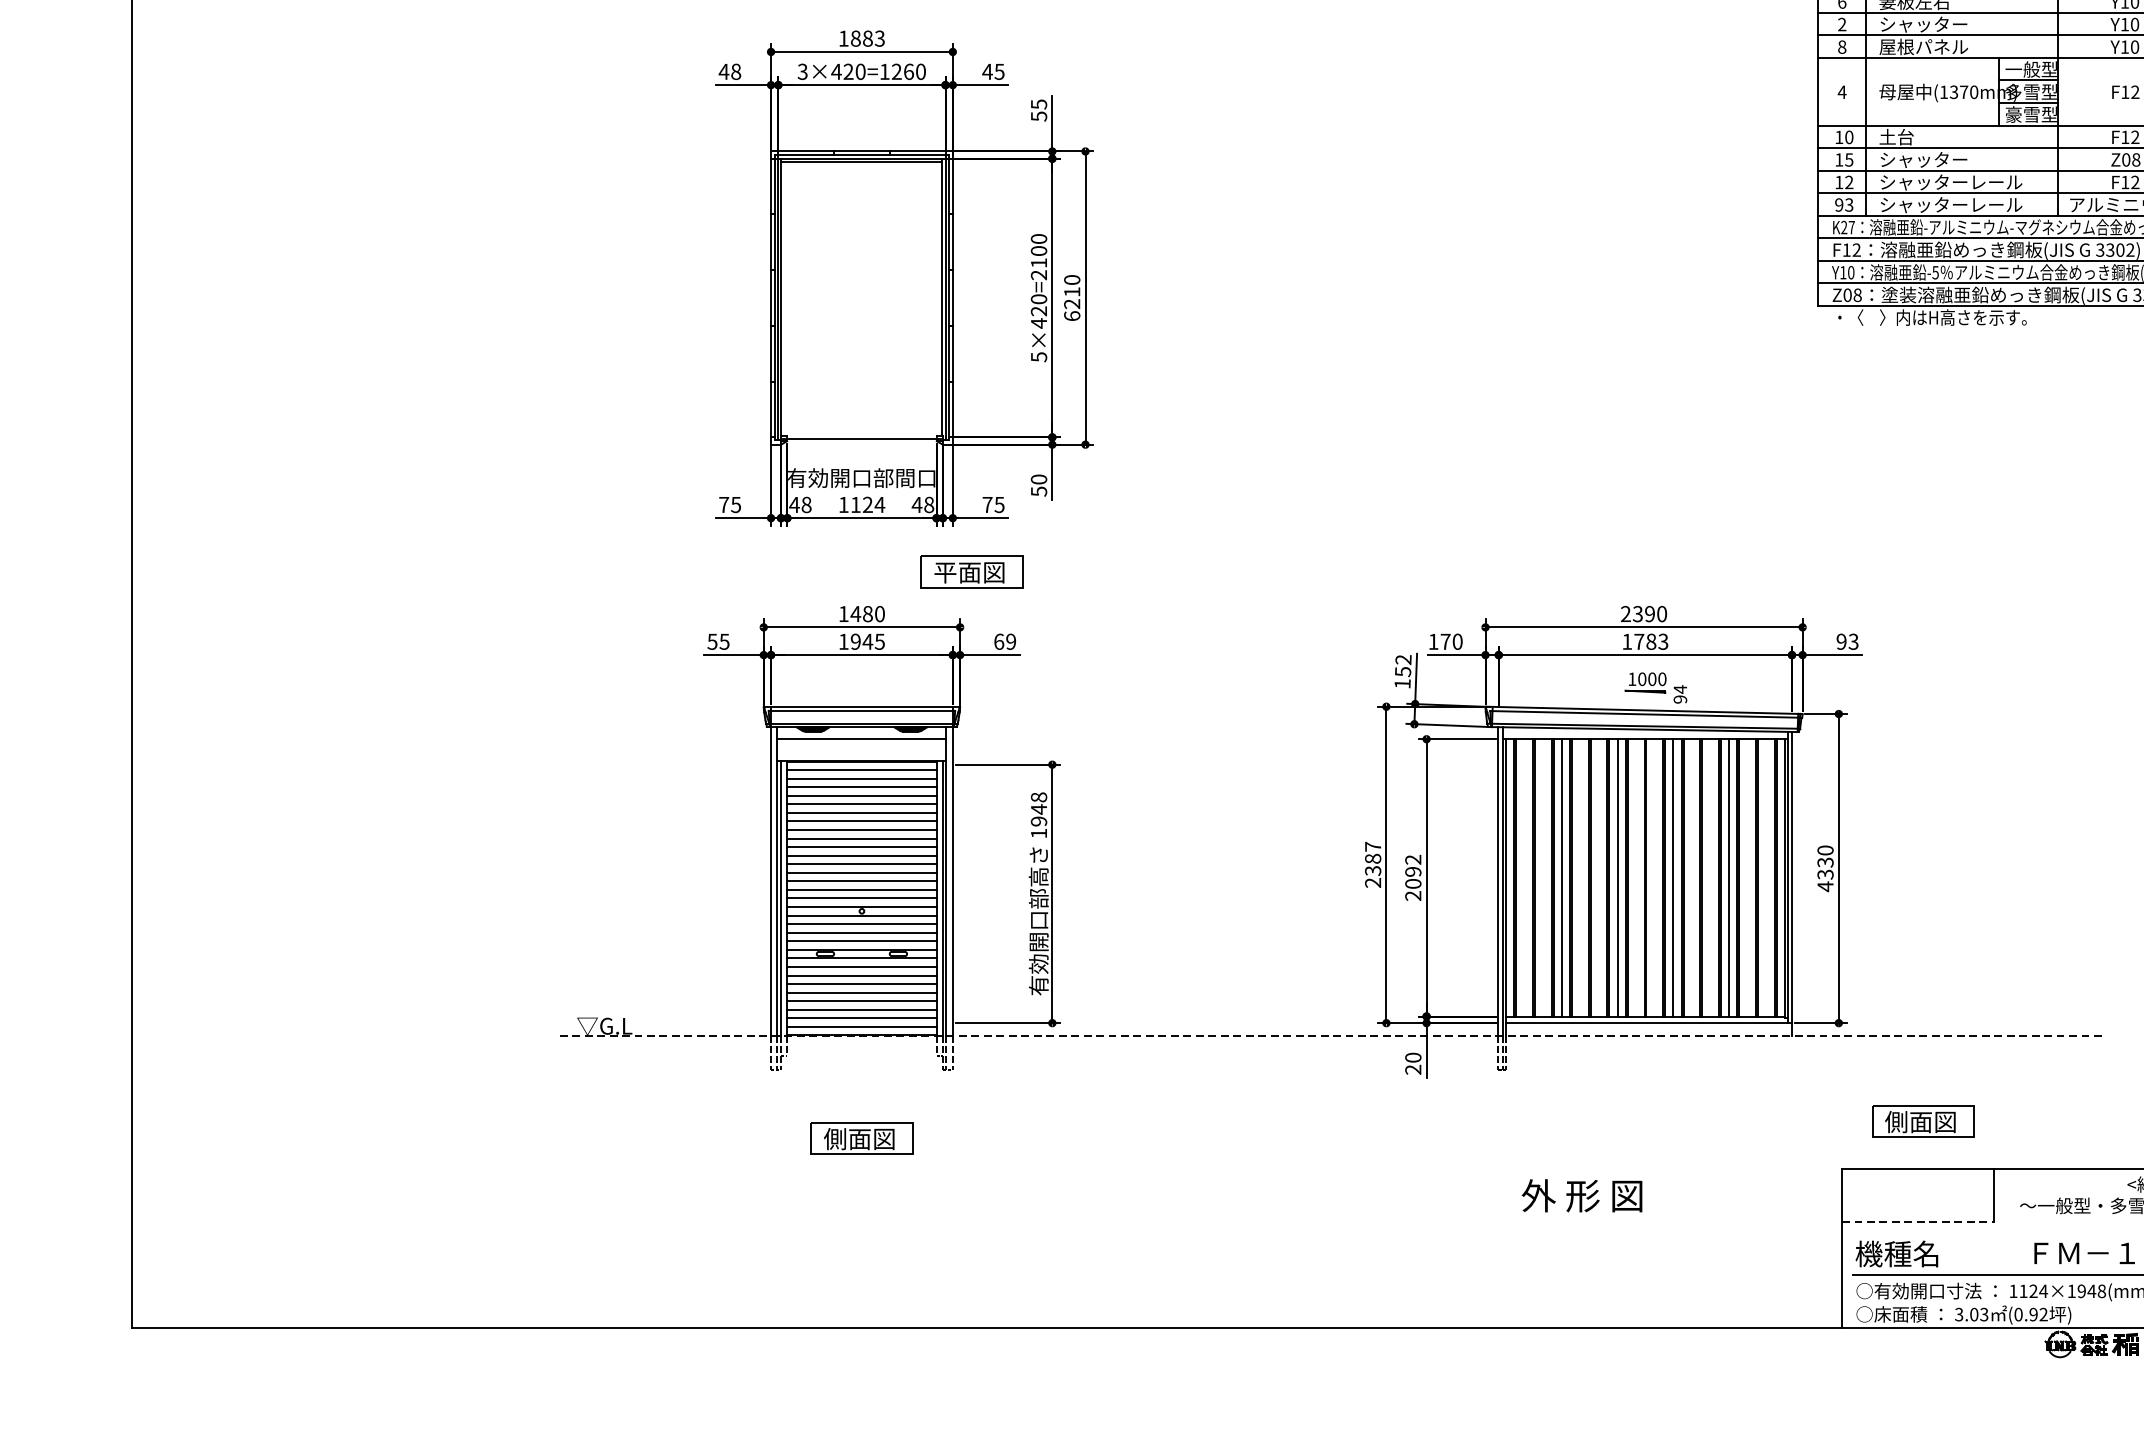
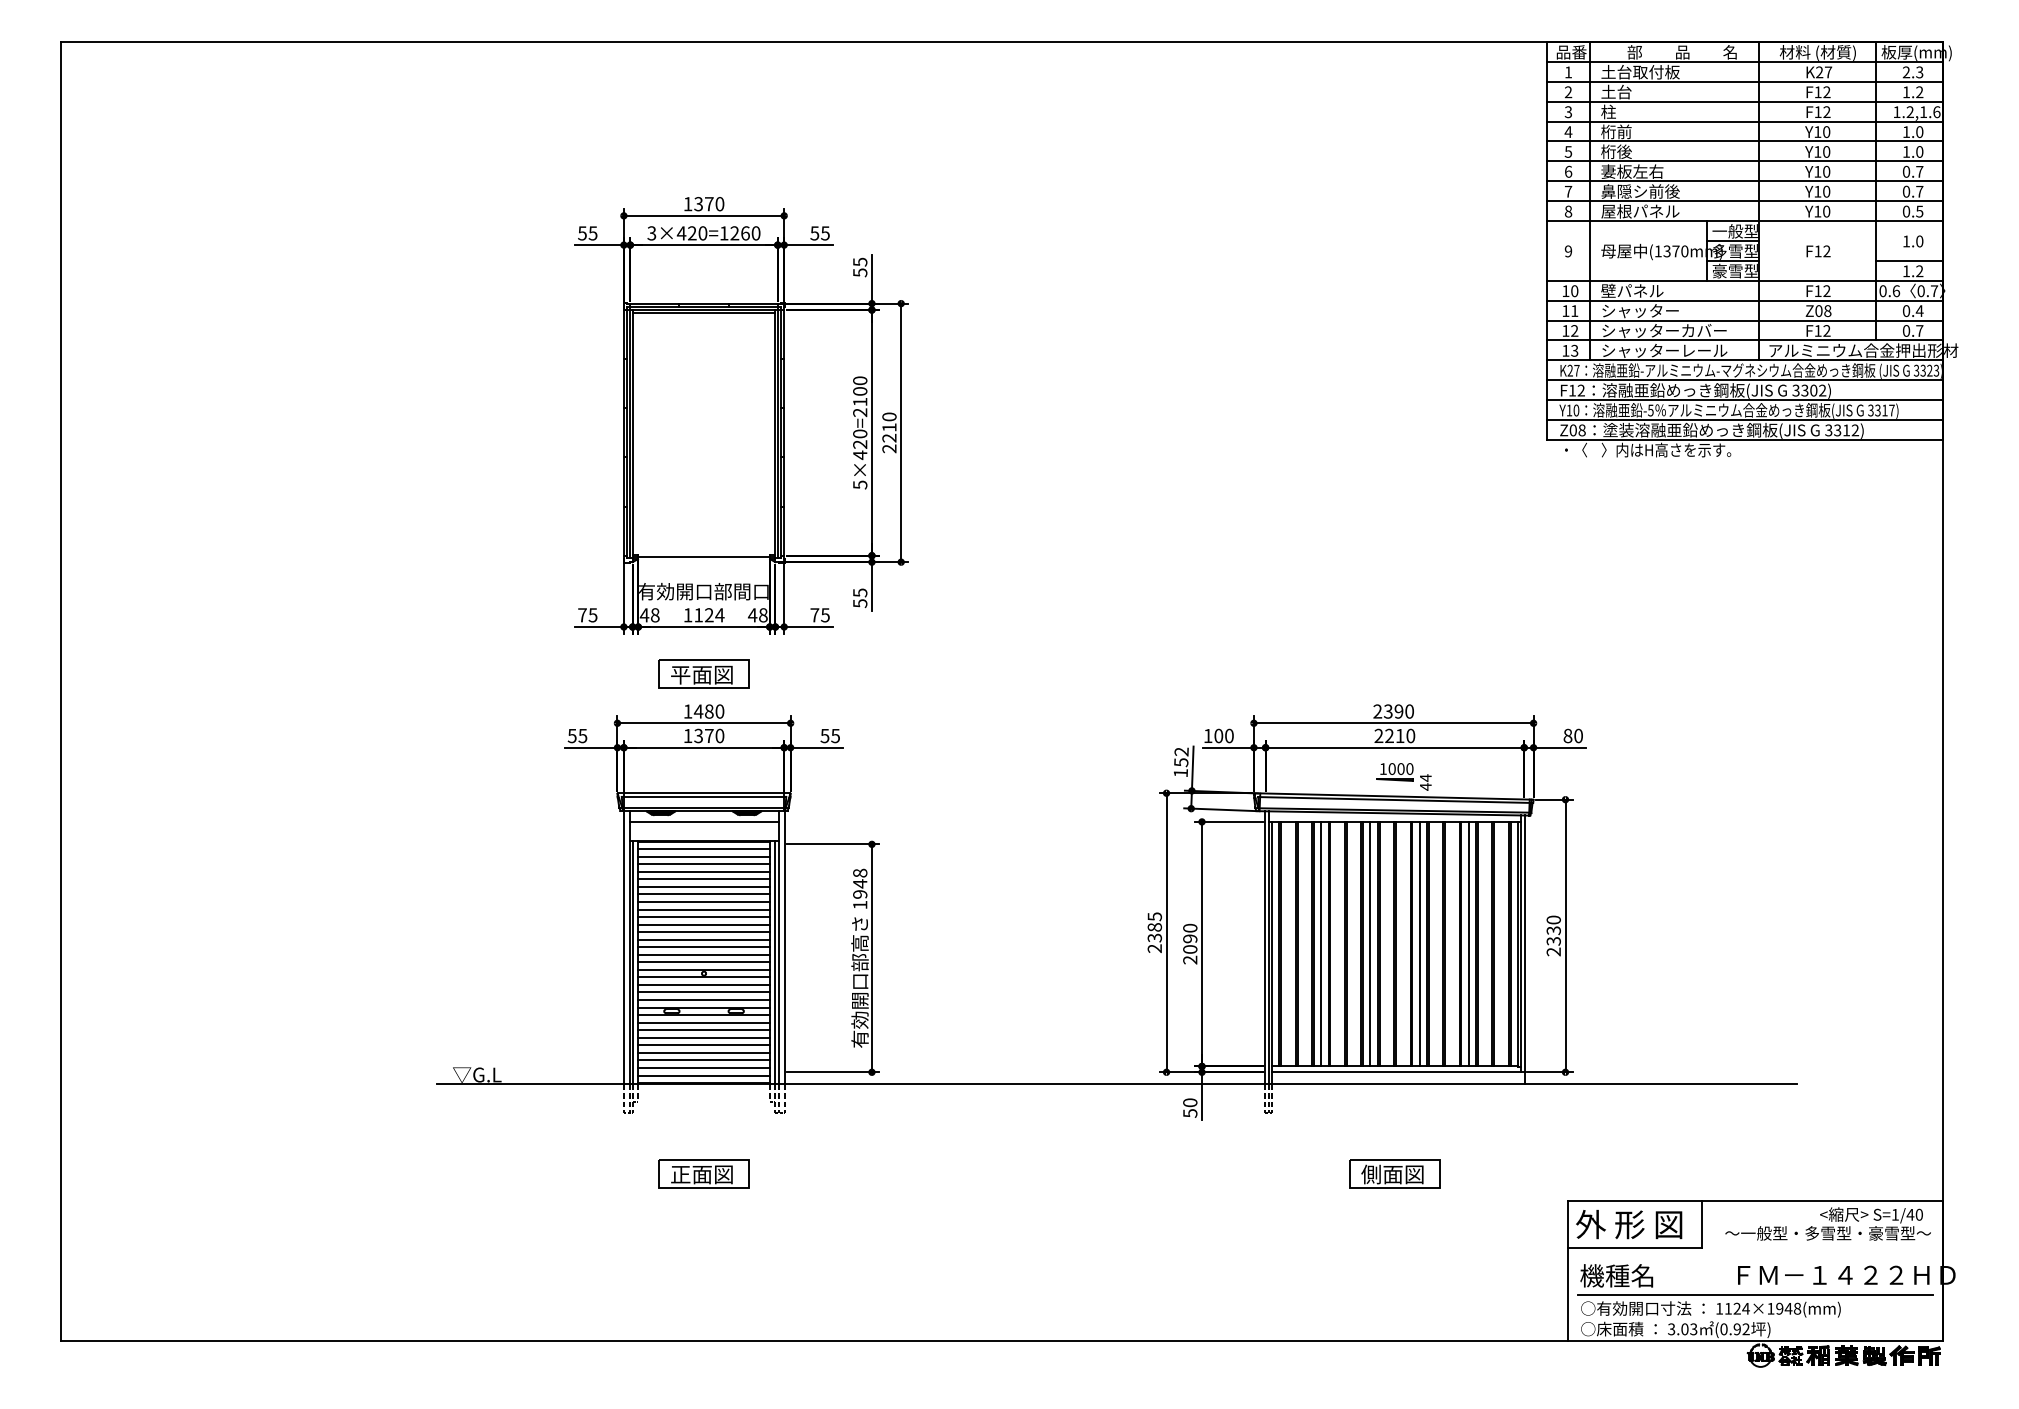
text: (1842, 24) -> (1568, 191), 2 -> 7
text: (1923, 24) -> (1640, 191), シャッター -> 鼻隠シ前後
text: (868, 39) -> (709, 204), 1883 -> 1370
text: (729, 71) -> (587, 233), 48 -> 55
text: (987, 71) -> (814, 233), 45 -> 55
text: (1842, 92) -> (1568, 251), 4 -> 9
text: (1914, 136) -> (1632, 290), 土台 -> 壁パネル
text: (1849, 160) -> (1574, 311), 15 -> 11
text: (1996, 181) -> (1704, 330), シャッターレール -> シャッターカバー
text: (1838, 204) -> (1565, 350), 93 -> 13
text: (1072, 315) -> (889, 448), 6210 -> 2210
text: (1039, 479) -> (860, 592), 50 -> 55
part: (971, 570) -> (703, 673), moved
text: (868, 641) -> (709, 735), 1945 -> 1370
text: (1004, 641) -> (829, 735), 69 -> 55
text: (1445, 641) -> (1218, 735), 170 -> 100
text: (1644, 641) -> (1394, 735), 1783 -> 2210
text: (1846, 642) -> (1572, 736), 93 -> 80
text: (1680, 699) -> (1425, 786), 94 -> 44
text: (1372, 846) -> (1154, 916), 2387 -> 2385
text: (1413, 858) -> (1190, 927), 2092 -> 2090
text: (1825, 886) -> (1553, 951), 4330 -> 2330
line: (1330, 1035) -> (1117, 1083), dashed -> solid
text: (1413, 1069) -> (1190, 1113), 20 -> 50
part: (1922, 1120) -> (1394, 1173), moved
text: (835, 1139) -> (680, 1174), 側面図 -> 正面図
text: (1582, 1195) -> (1629, 1224), moved
line: (1918, 1221) -> (1635, 1247), dashed -> solid

